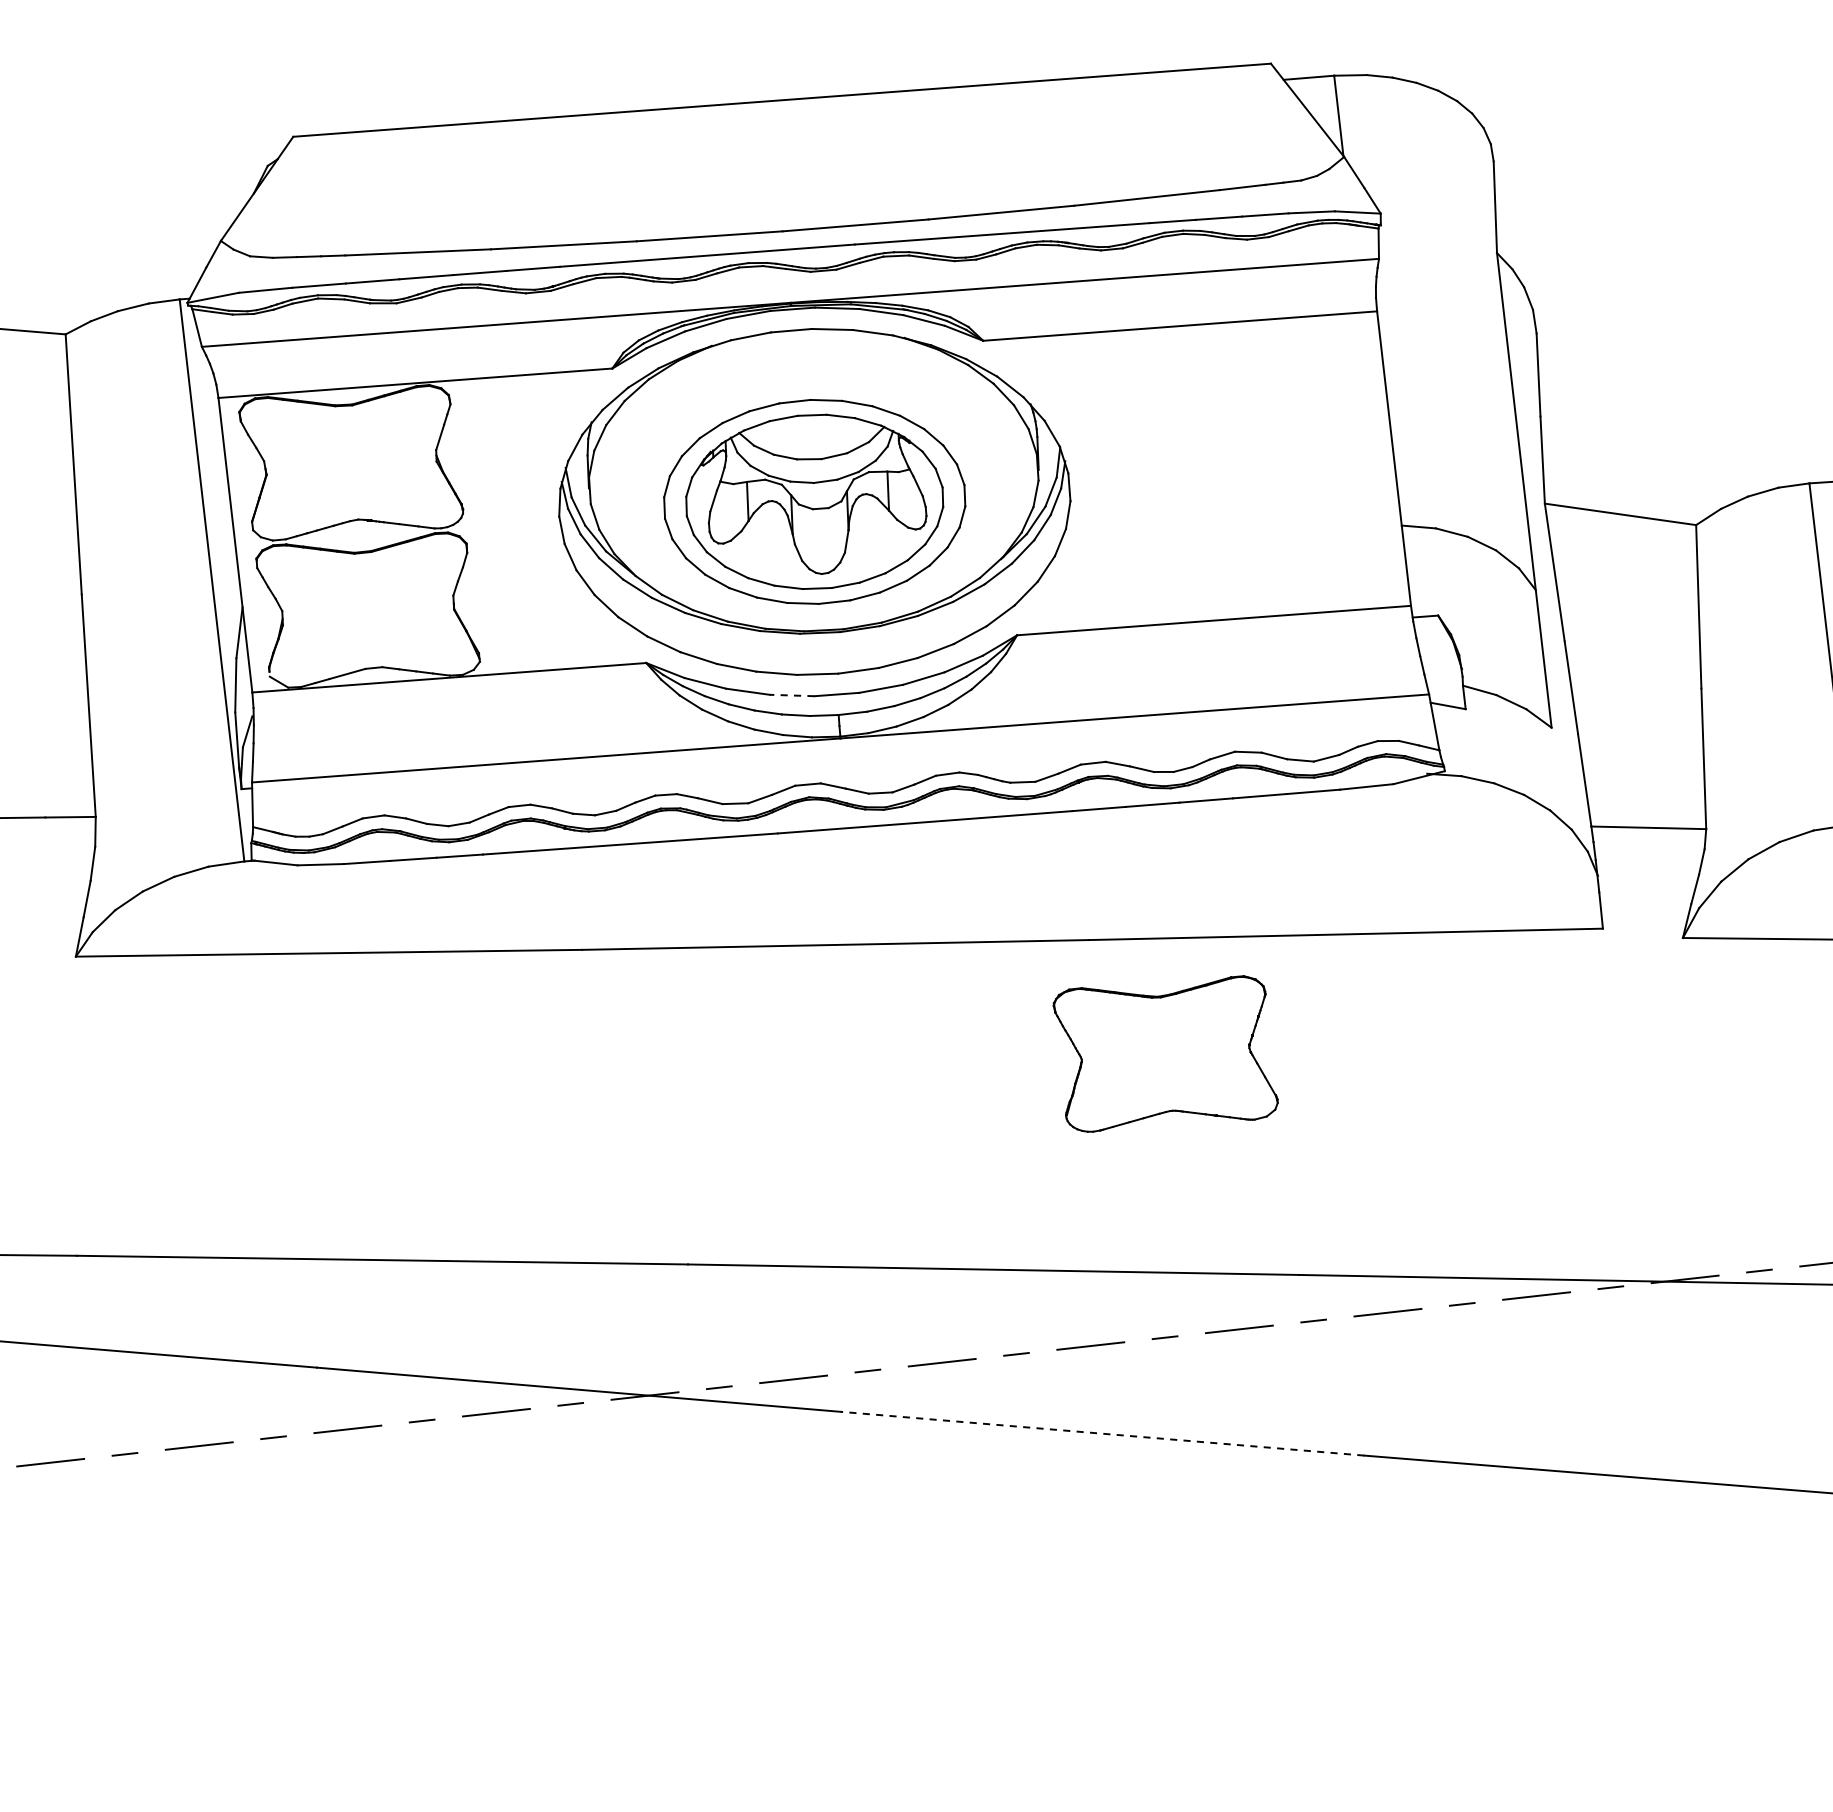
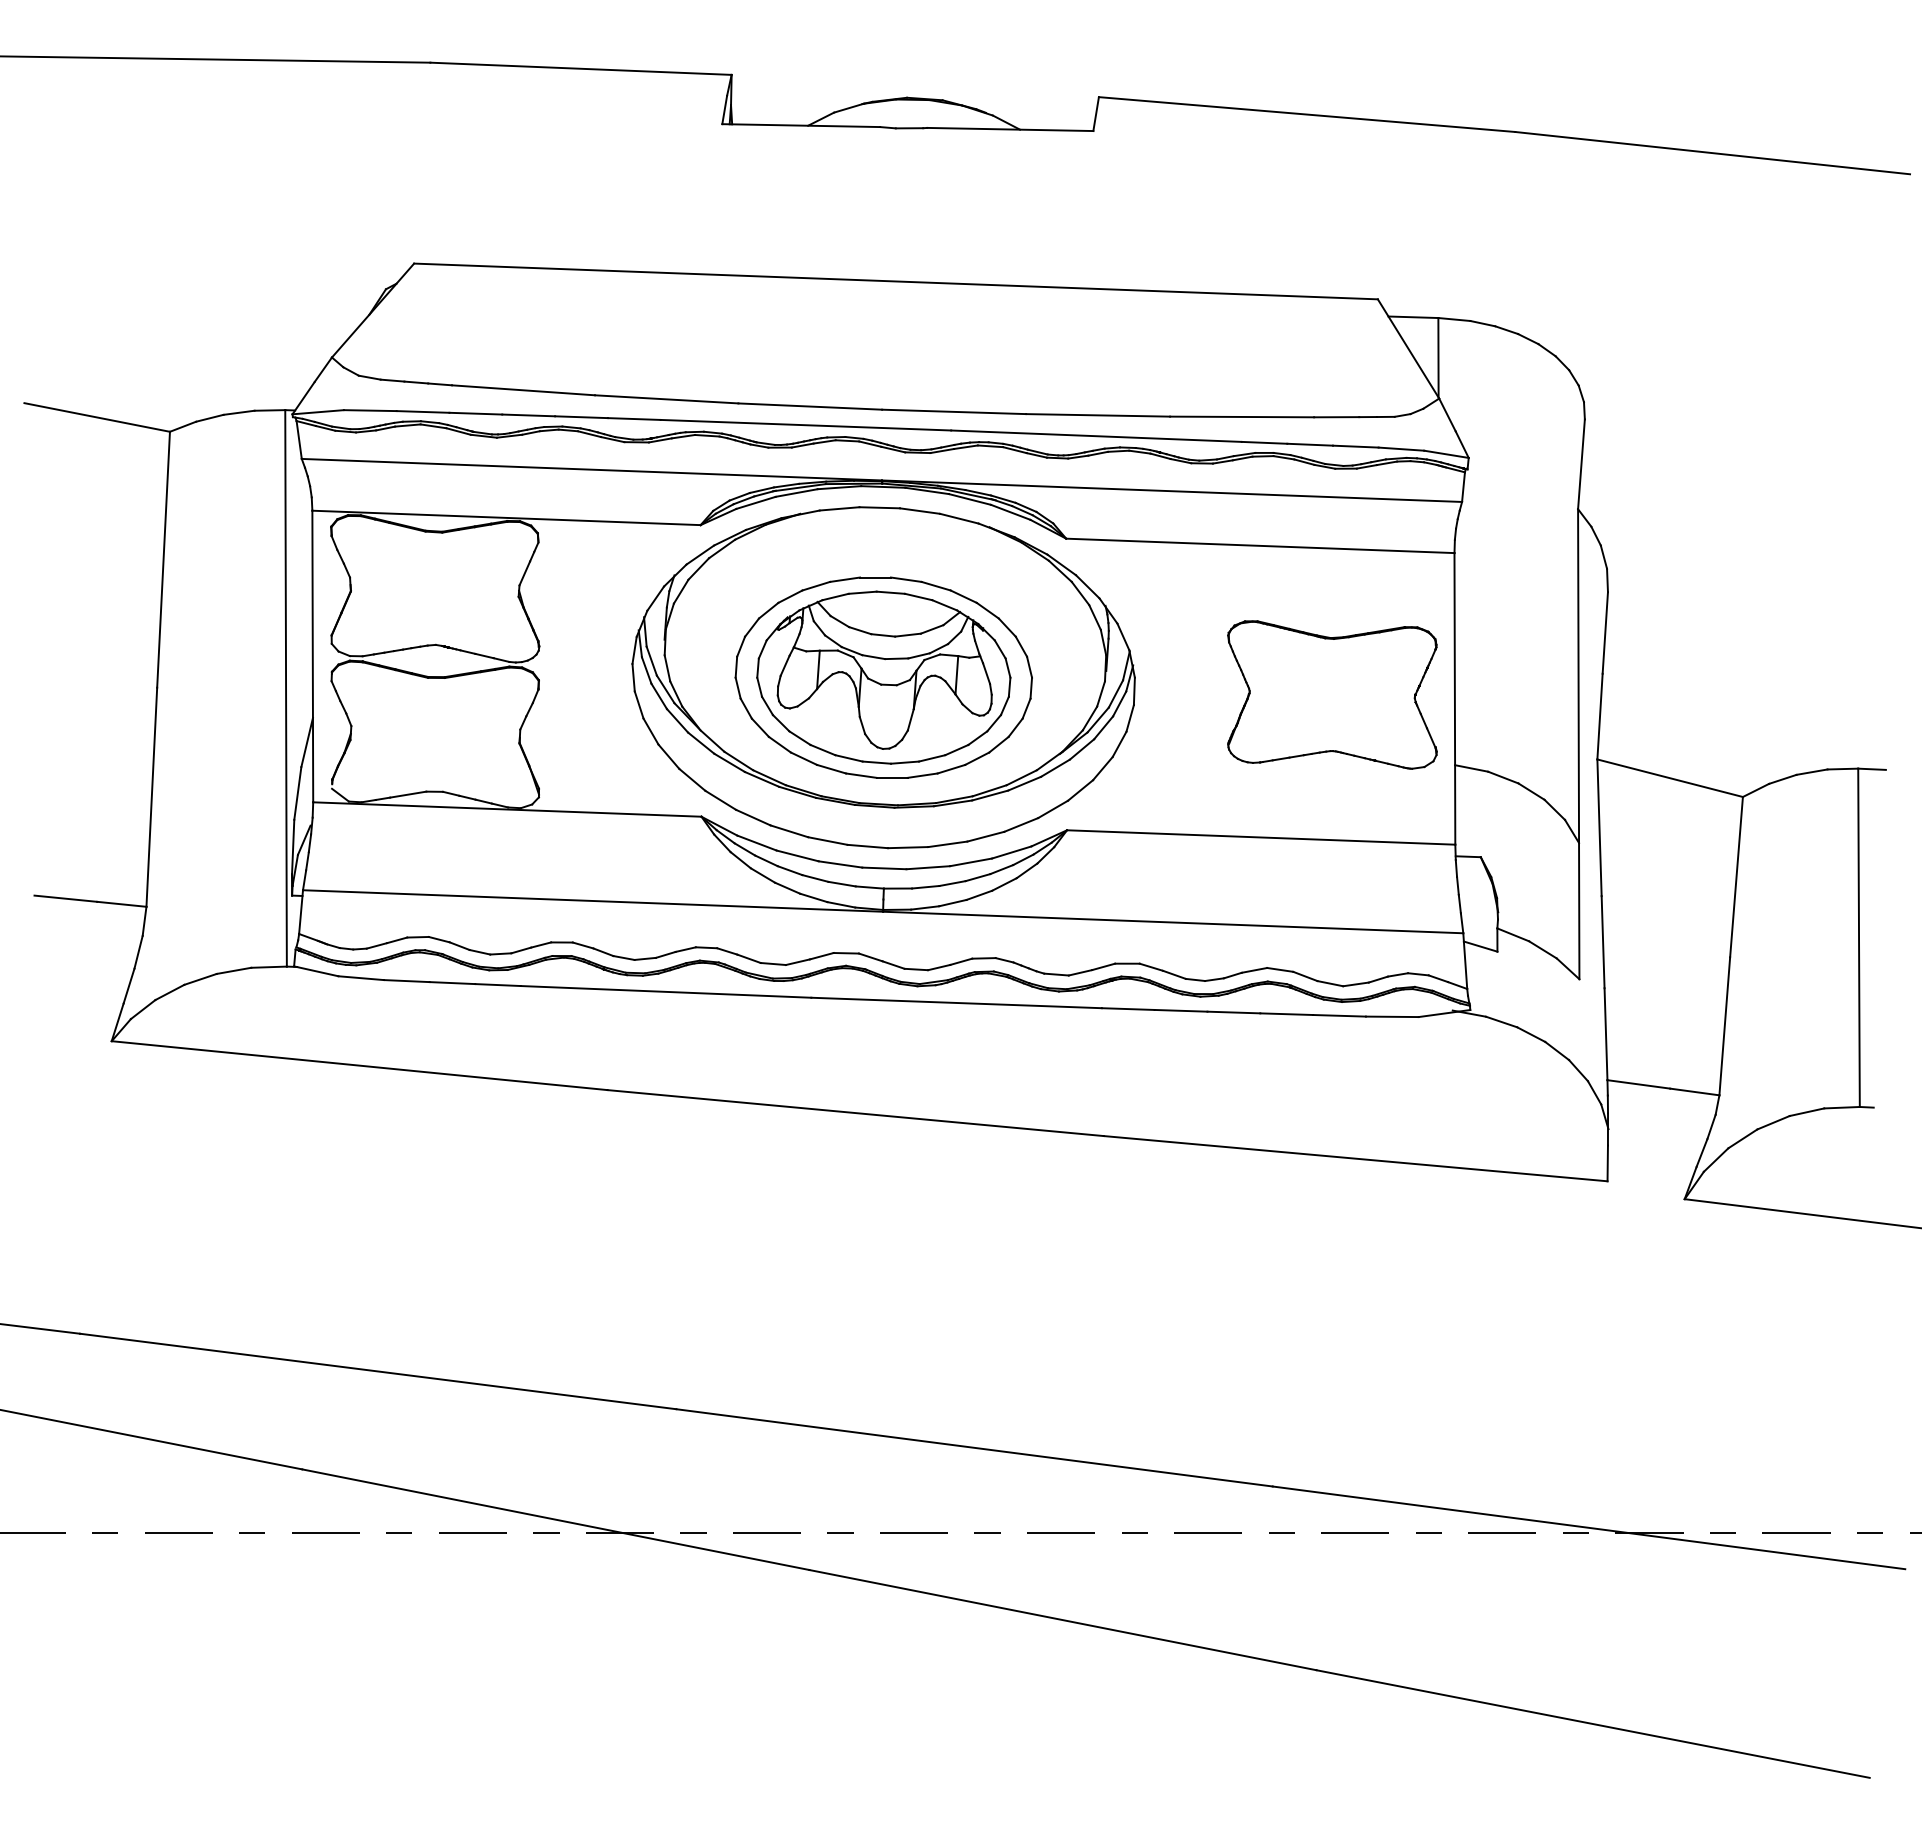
line: (792, 695) -> (840, 864), dashed -> solid
part: (1165, 1053) -> (1332, 694), moved
line: (1102, 1434) -> (1062, 1620), dashed -> solid

